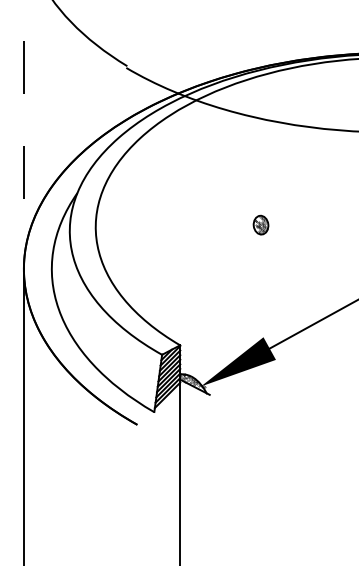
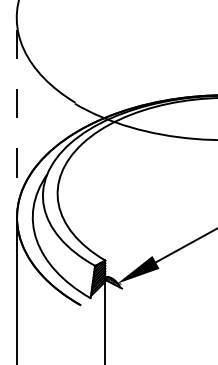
part: (261, 224) -> (151, 192), removed

